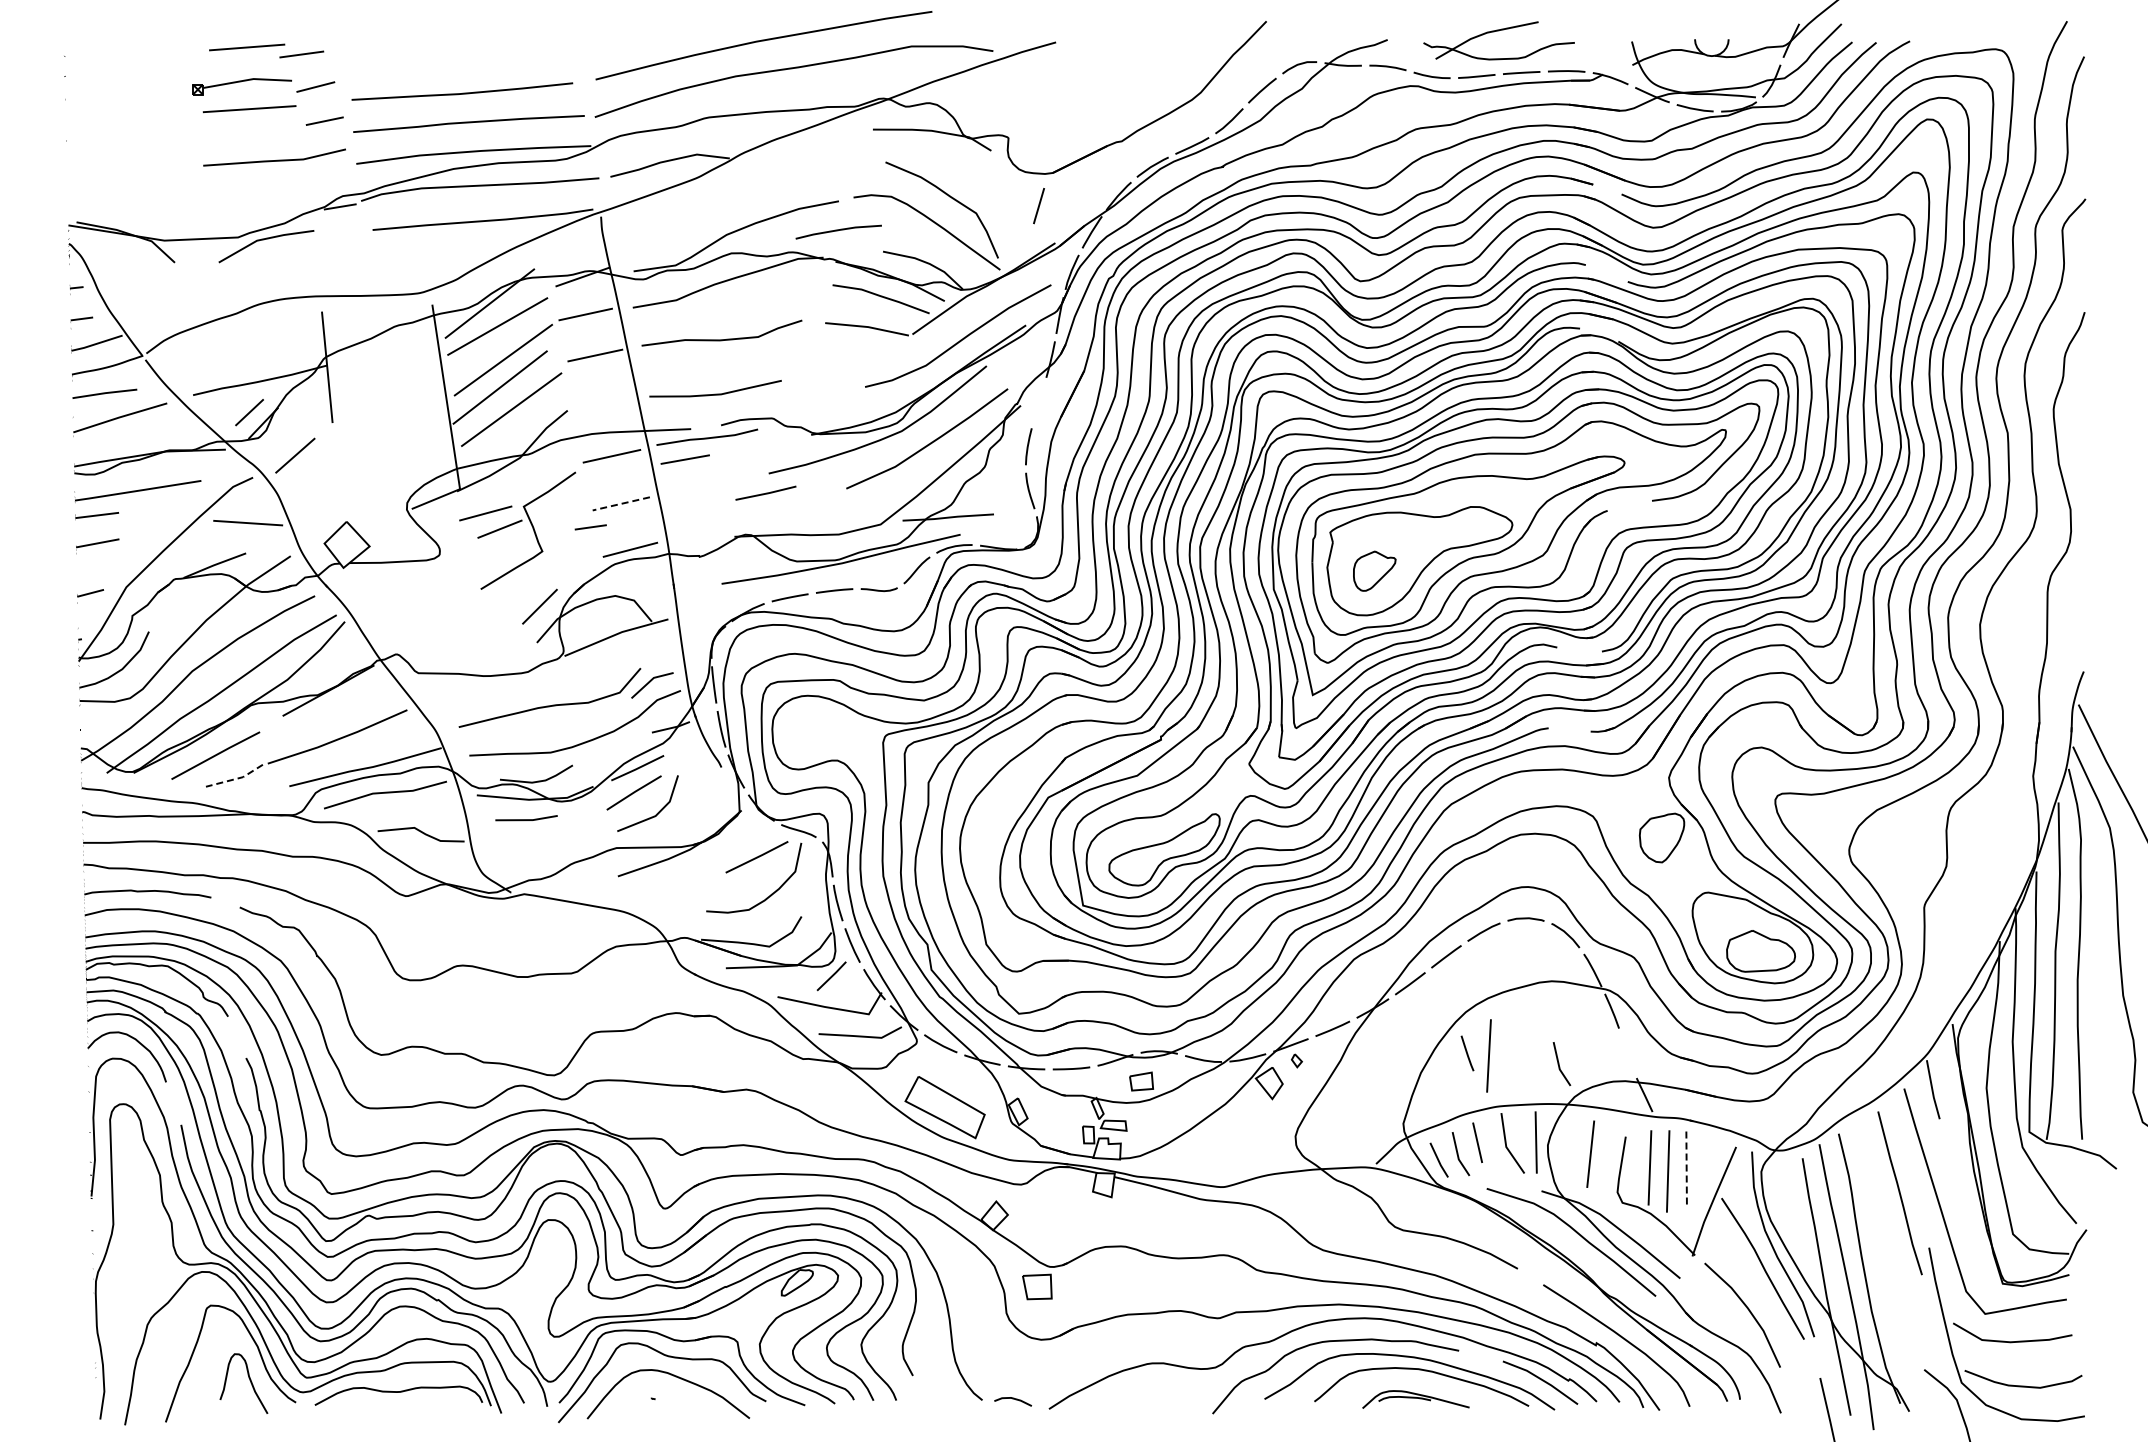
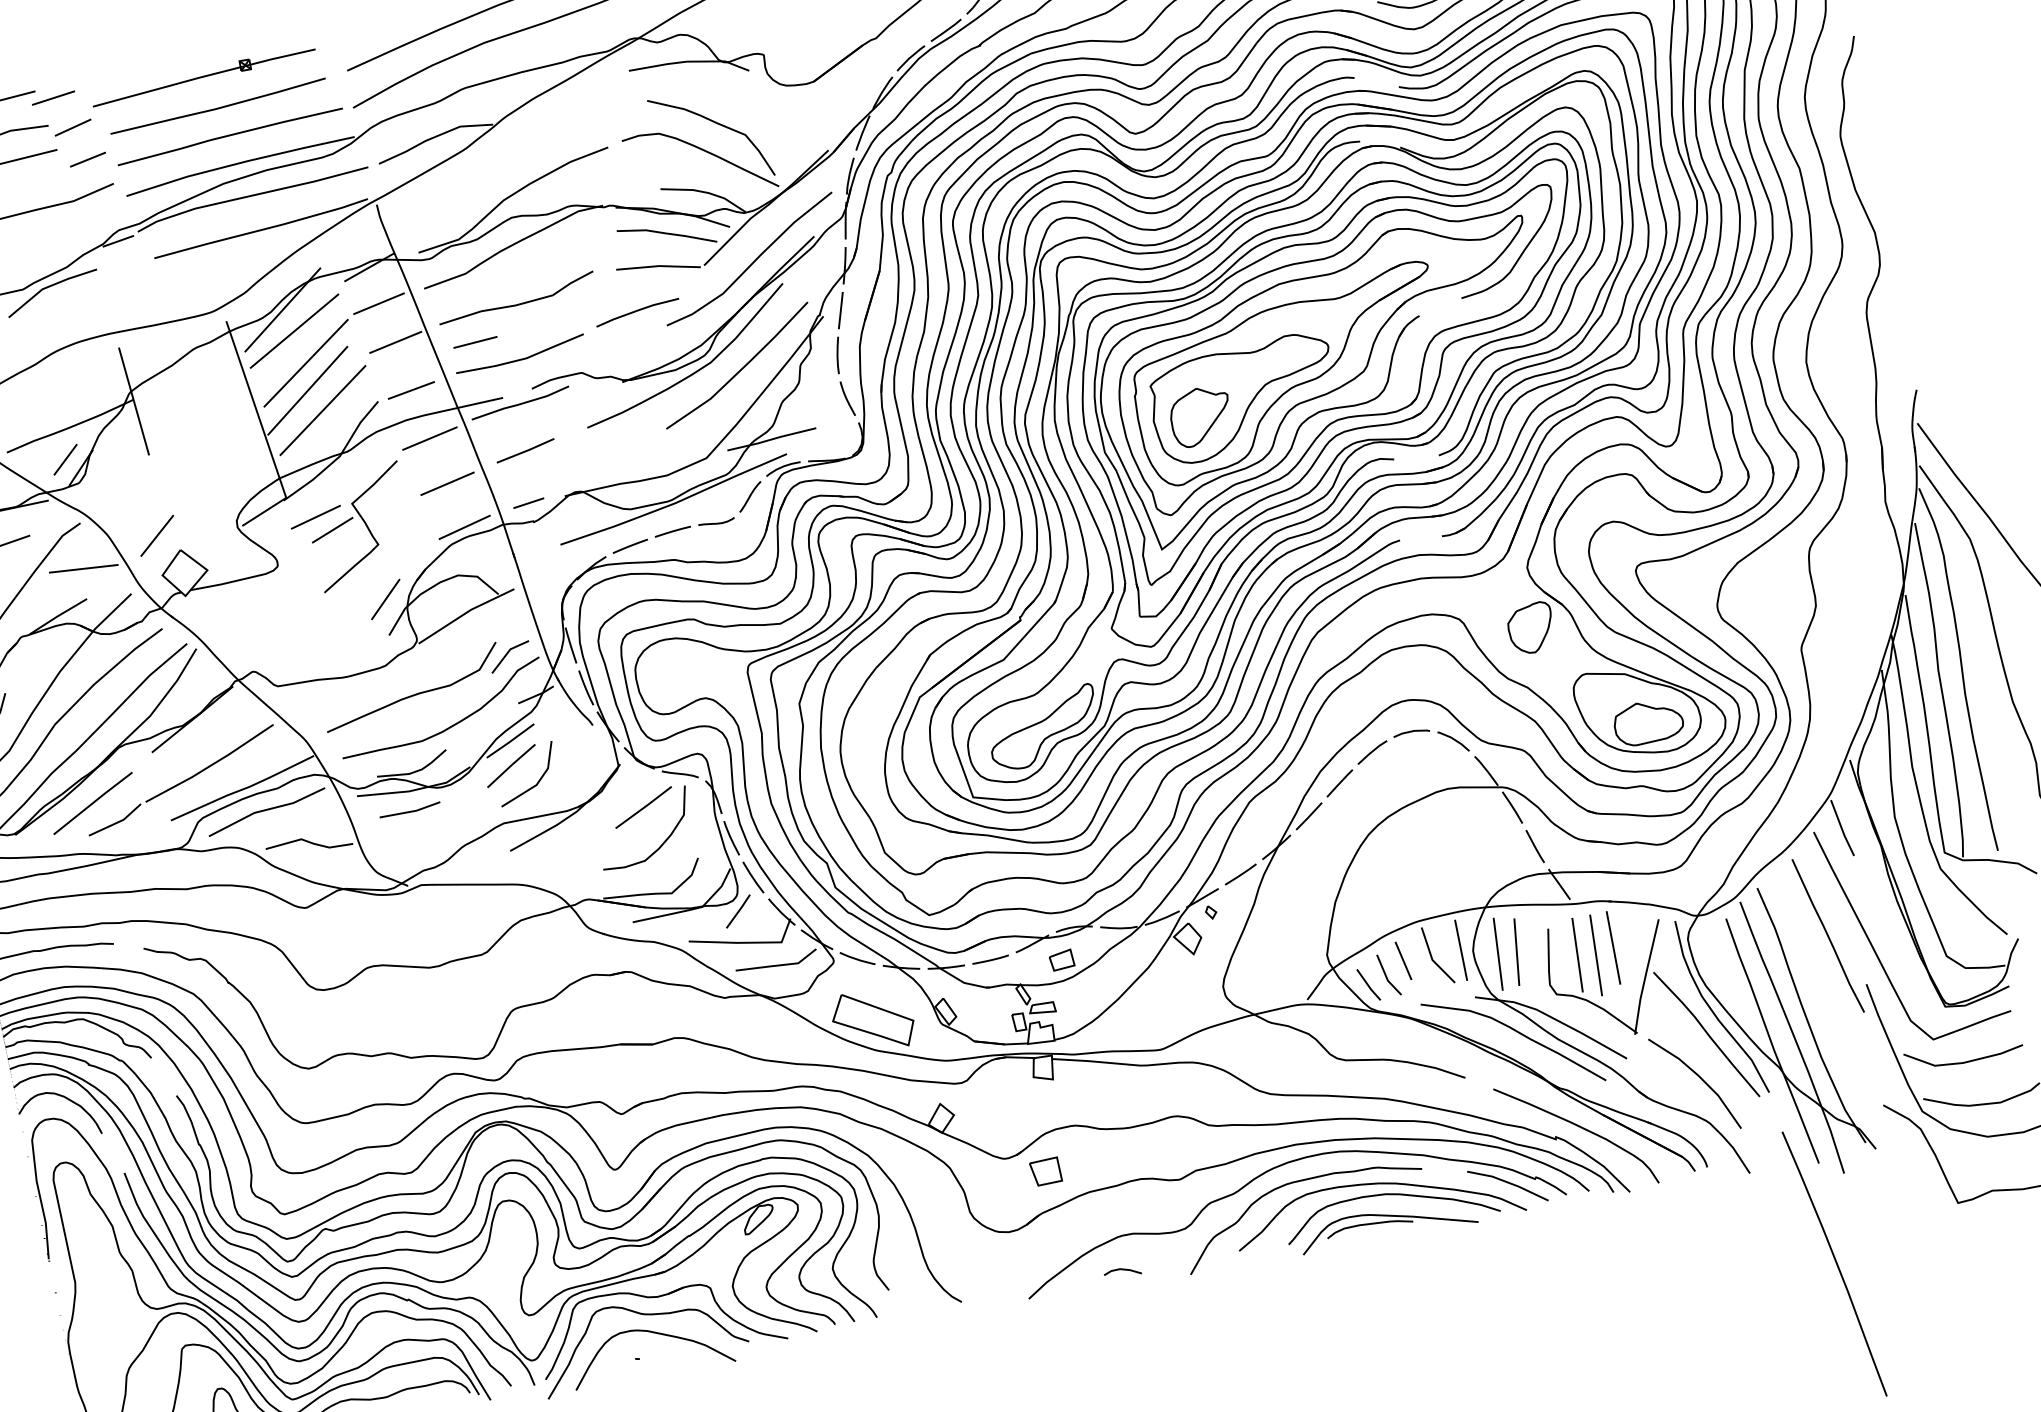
part: (453, 60) -> (203, 77), added
line: (1038, 206) -> (840, 311), moved
line: (838, 231) -> (637, 312), moved
line: (673, 369) -> (475, 342), added
line: (295, 455) -> (157, 535), moved
line: (684, 459) -> (410, 390), moved
line: (765, 492) -> (525, 450), moved
line: (620, 503) -> (446, 483), dashed -> solid
line: (590, 527) -> (528, 503), moved
part: (1374, 571) -> (1200, 416), size x1.43
line: (236, 778) -> (117, 822), dashed -> solid
line: (1467, 1053) -> (1535, 846), moved
line: (1488, 1055) -> (1497, 953), moved
line: (1559, 1064) -> (1470, 869), removed
line: (1686, 1166) -> (1613, 947), dashed -> solid
part: (1037, 1286) -> (1045, 1171), moved
line: (1012, 1399) -> (1121, 1270), moved
part: (1415, 1399) -> (1387, 1224), size x1.67

